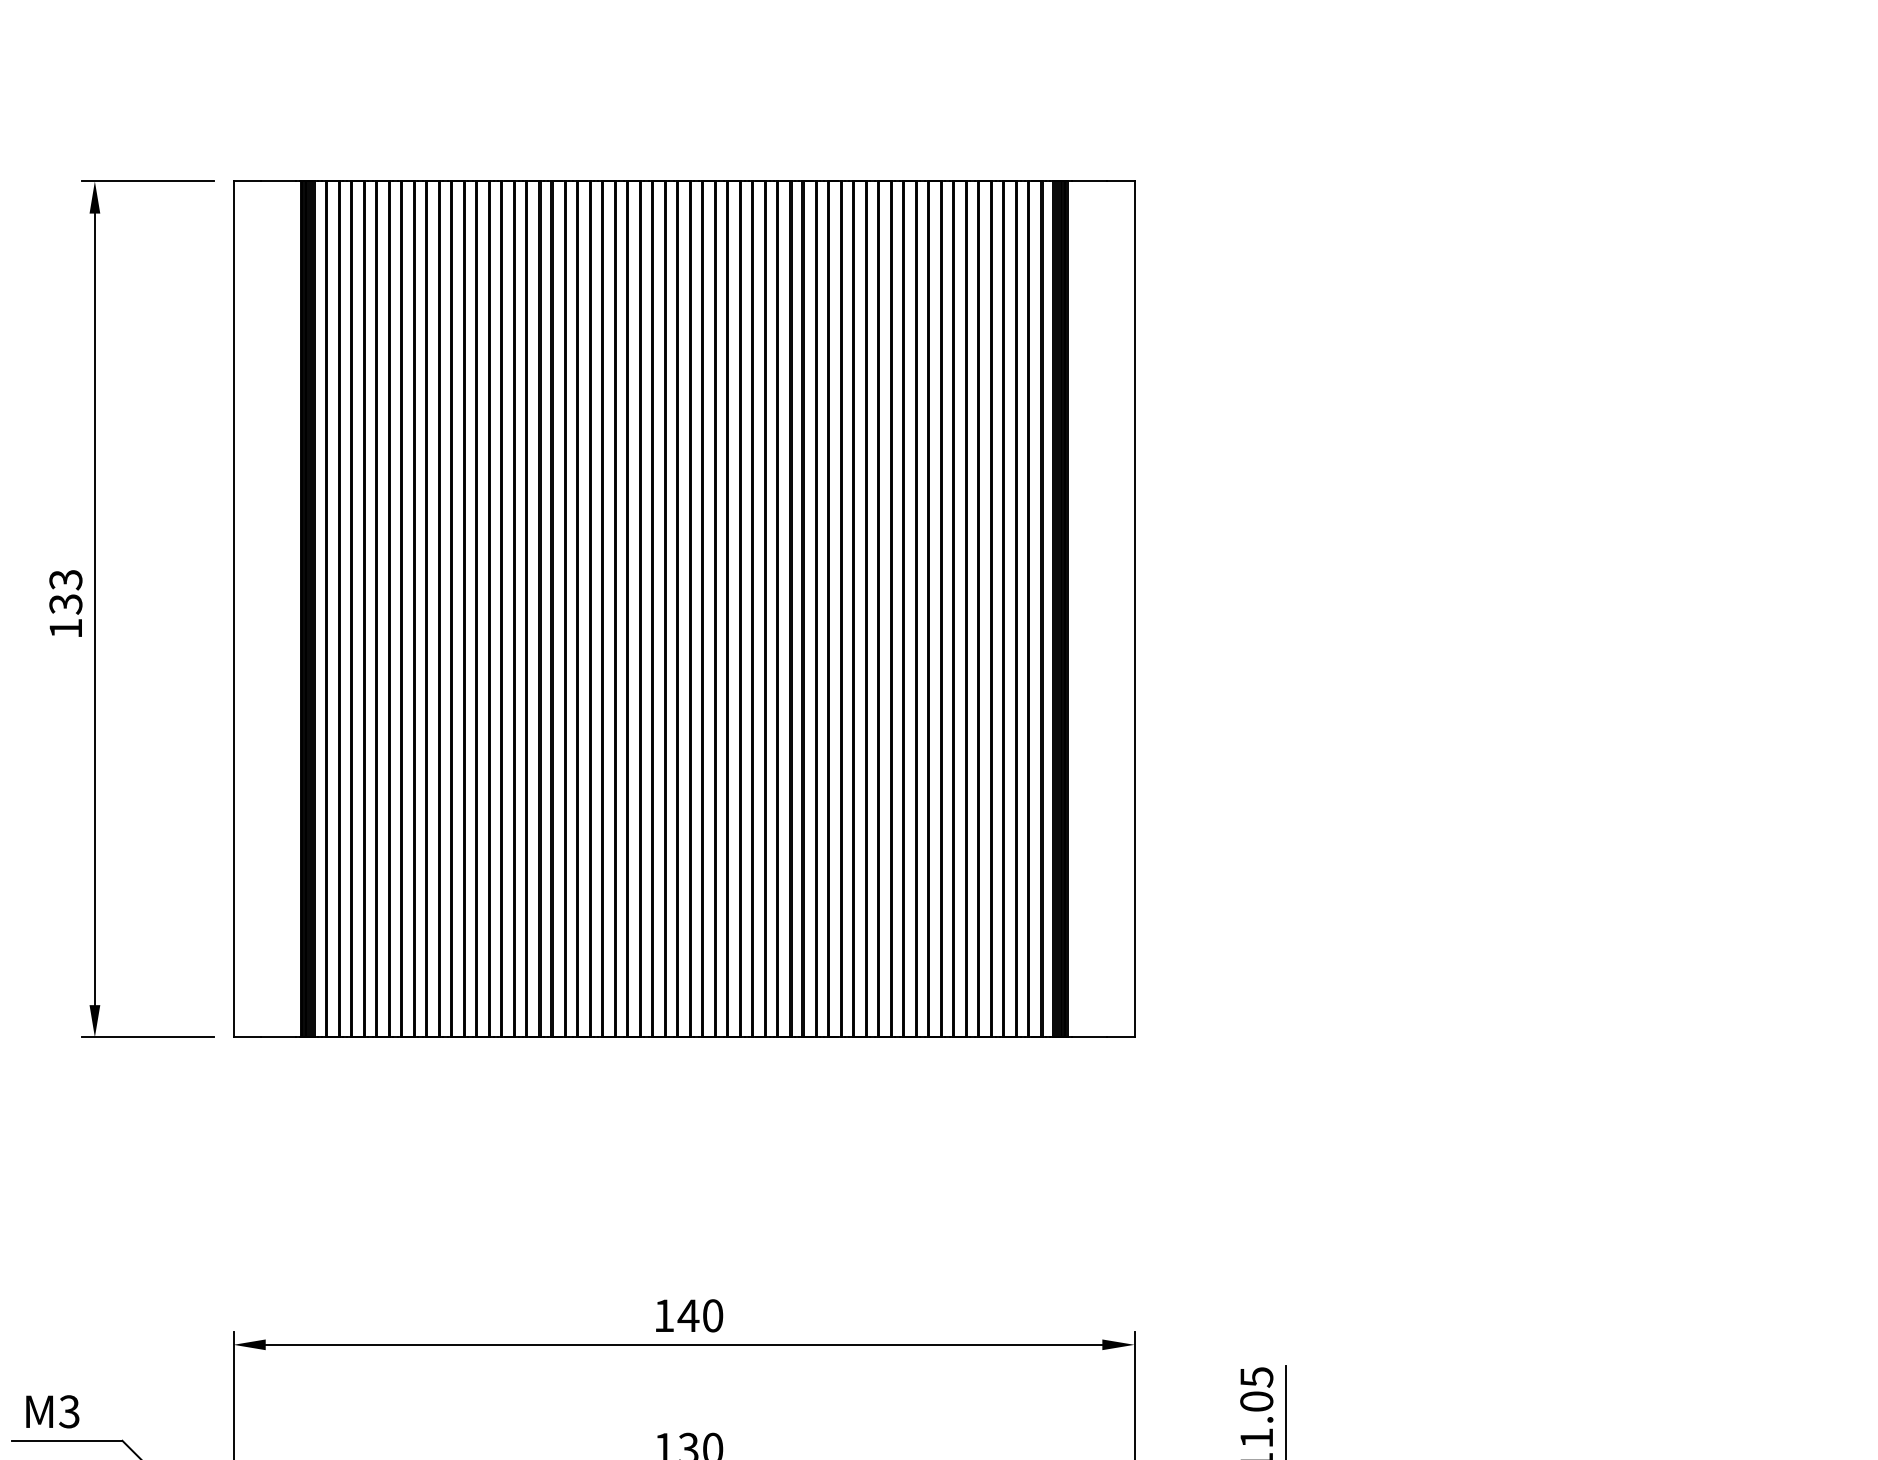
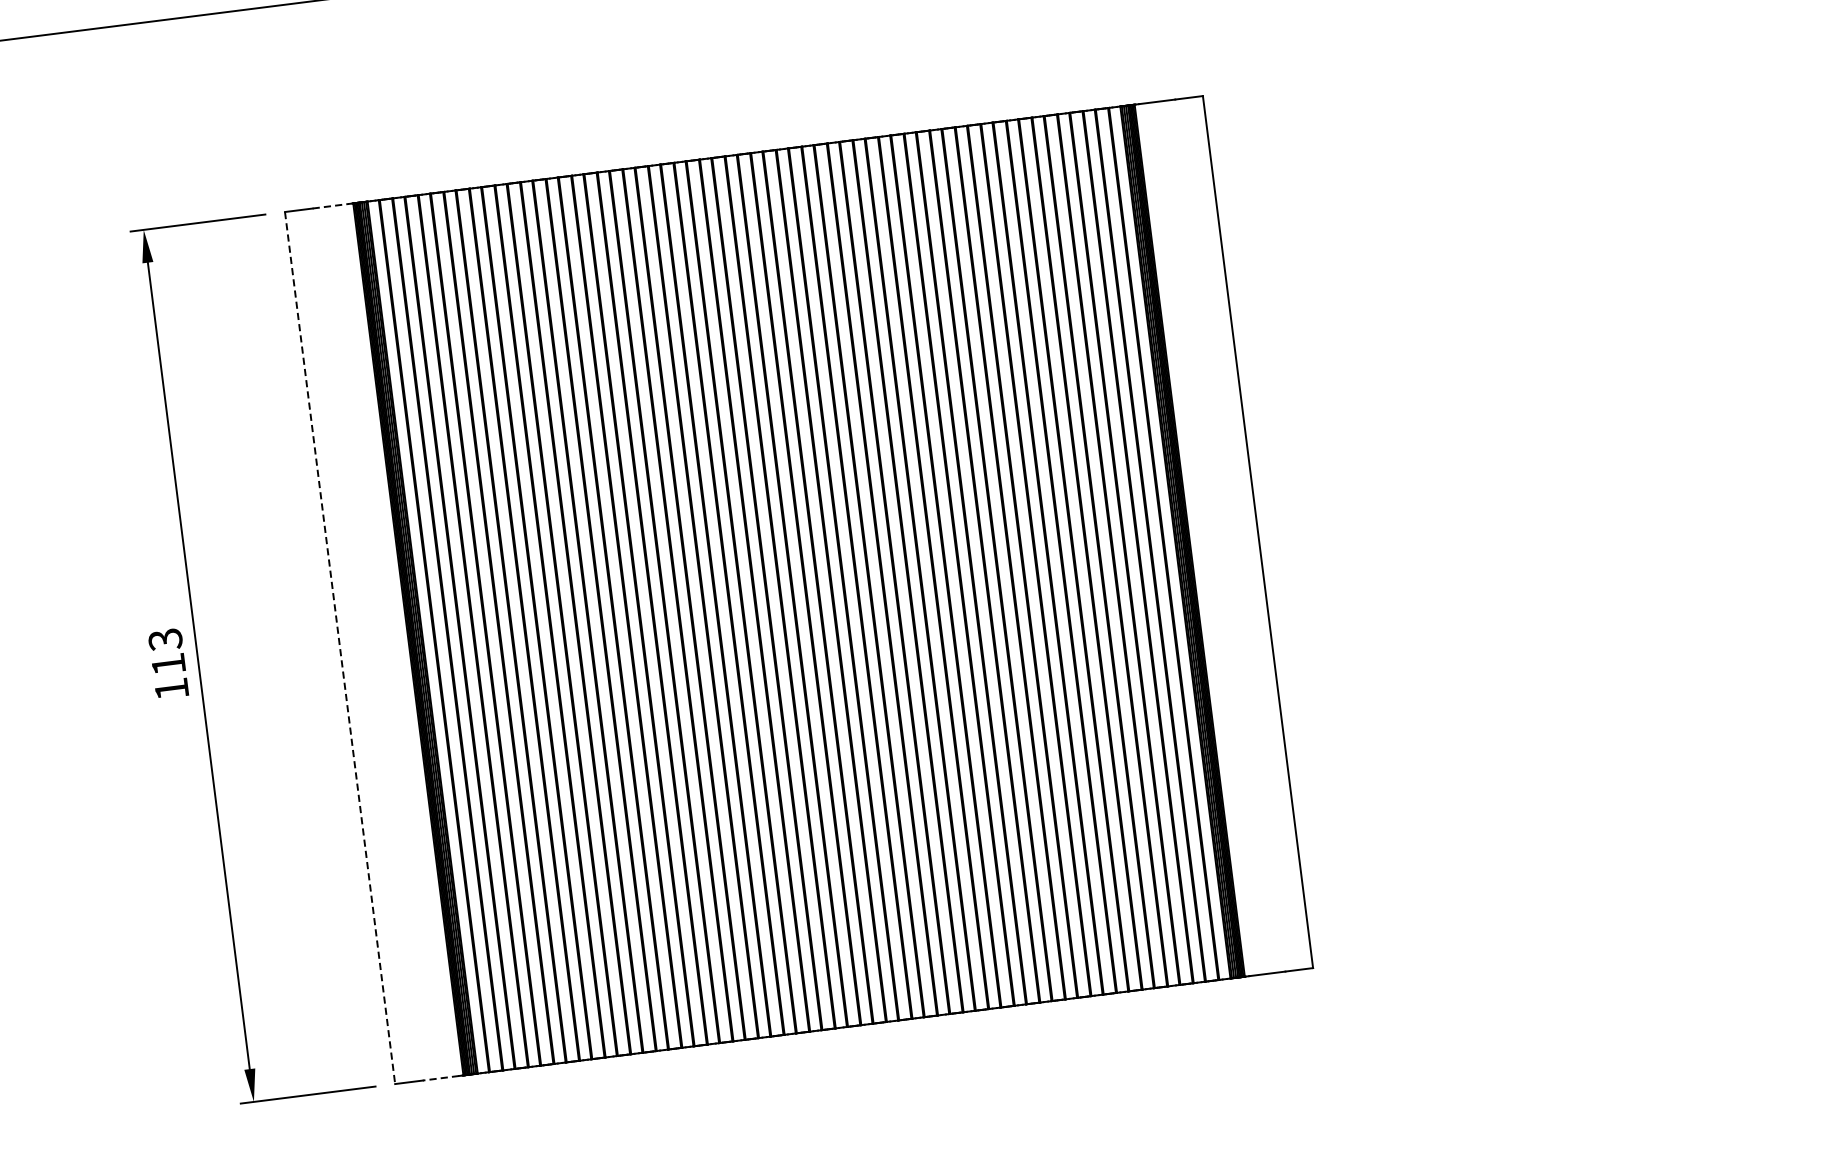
line: (278, 181) -> (330, 206), solid -> dashed
text: (65, 604) -> (168, 664), 133 -> 113
line: (233, 609) -> (340, 648), solid -> dashed
line: (278, 1037) -> (440, 1078), solid -> dashed

